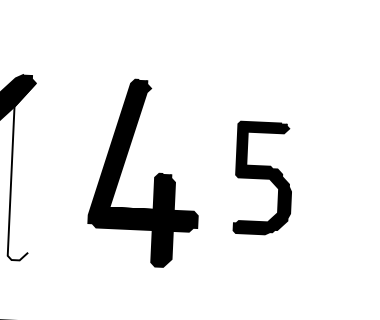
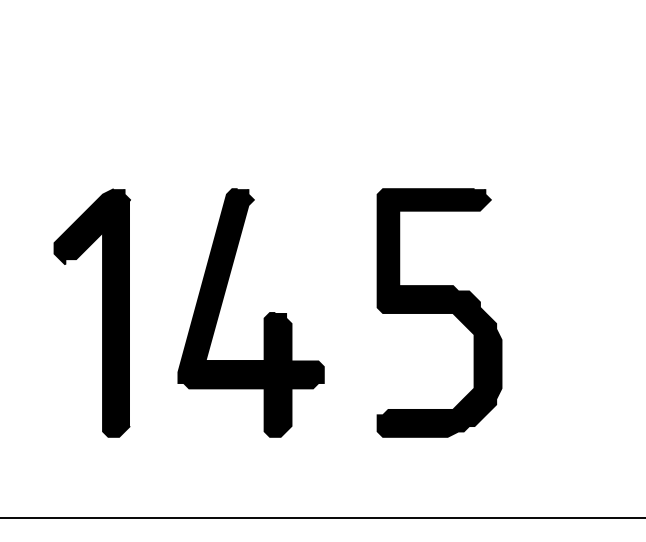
fill: (21, 170) -> (116, 317), added
part: (154, 177) -> (263, 318), moved
part: (263, 178) -> (439, 312), size x1.67

